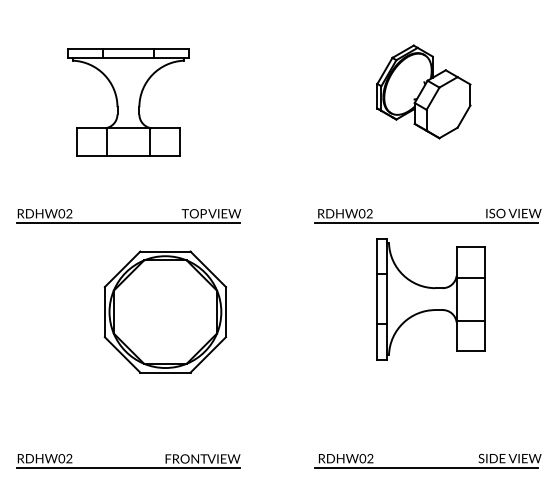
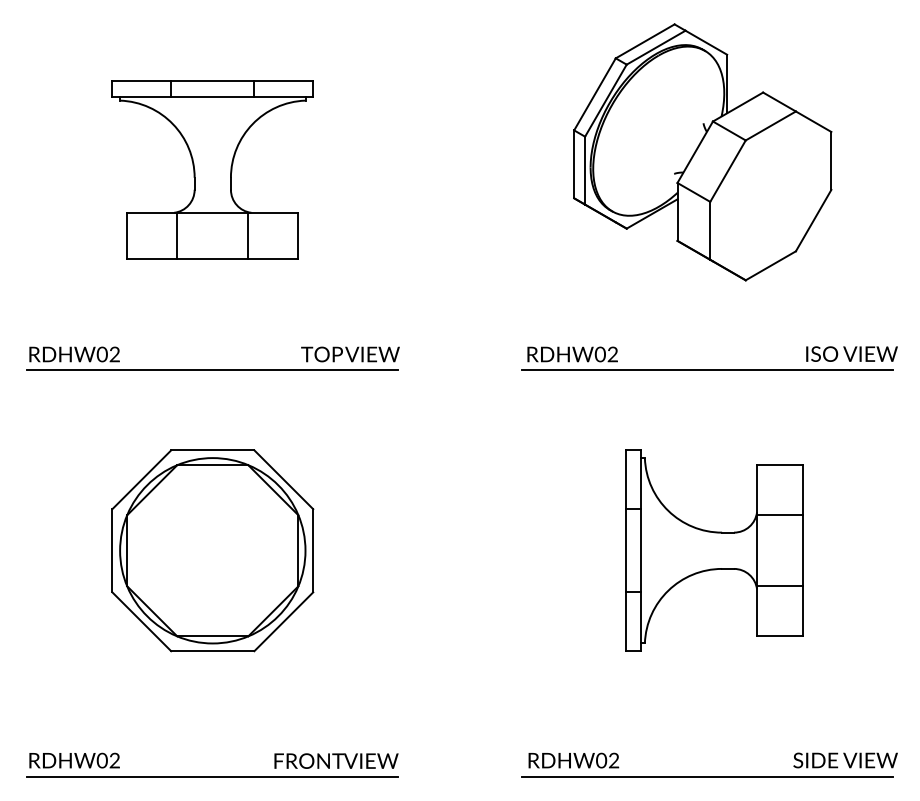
part: (423, 91) -> (702, 151), size x1.67
part: (430, 299) -> (713, 551), moved
part: (164, 311) -> (211, 549), moved

